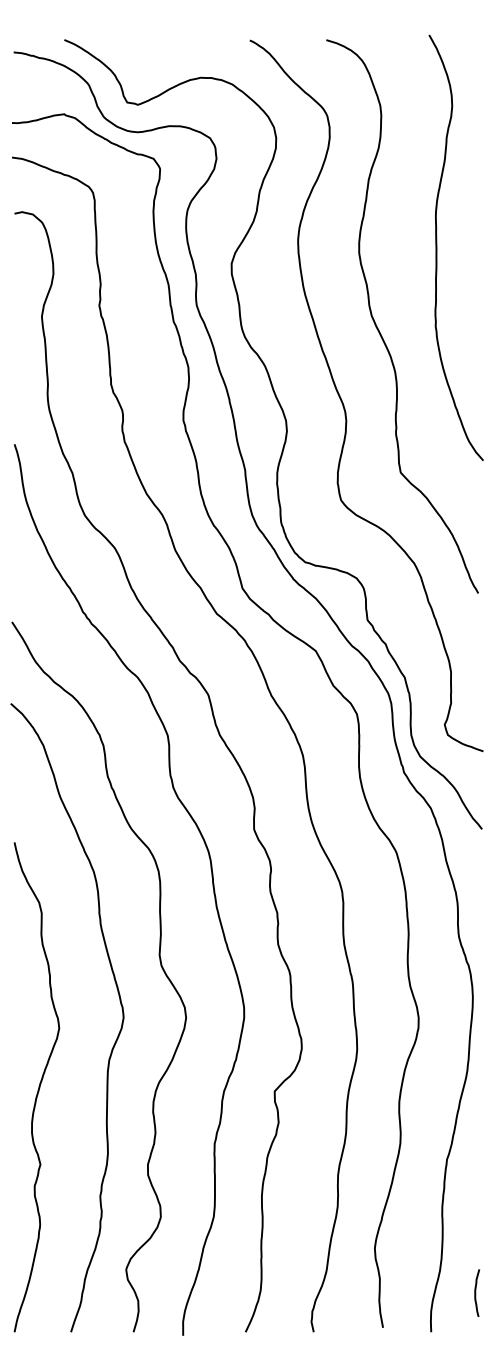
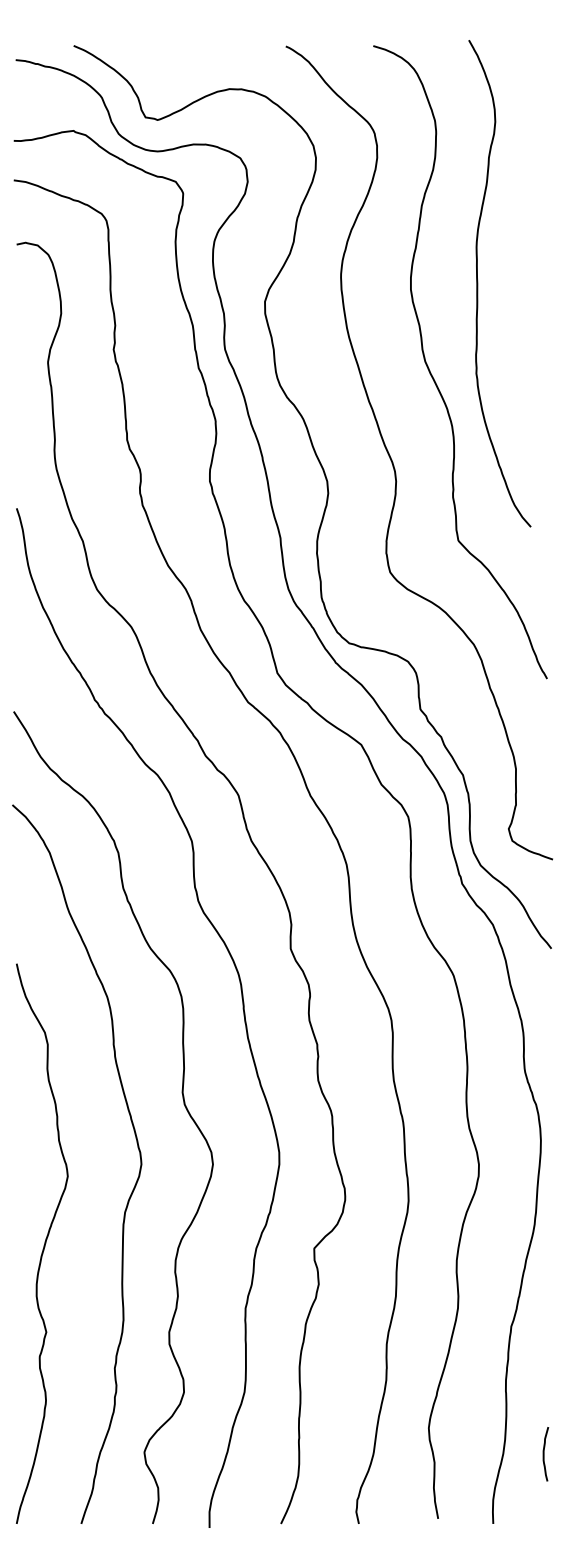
curve: (437, 247) -> (478, 283), moved
curve: (476, 1293) -> (544, 1454), moved

